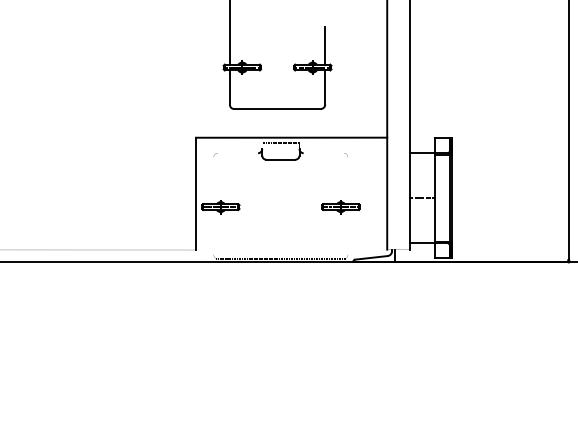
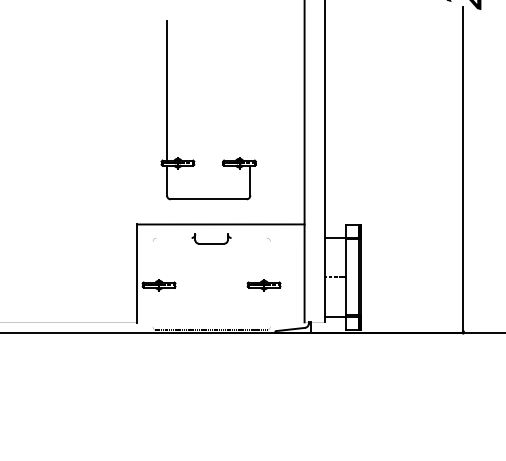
line: (325, 45) -> (250, 143), removed
line: (280, 143) -> (211, 229), removed

